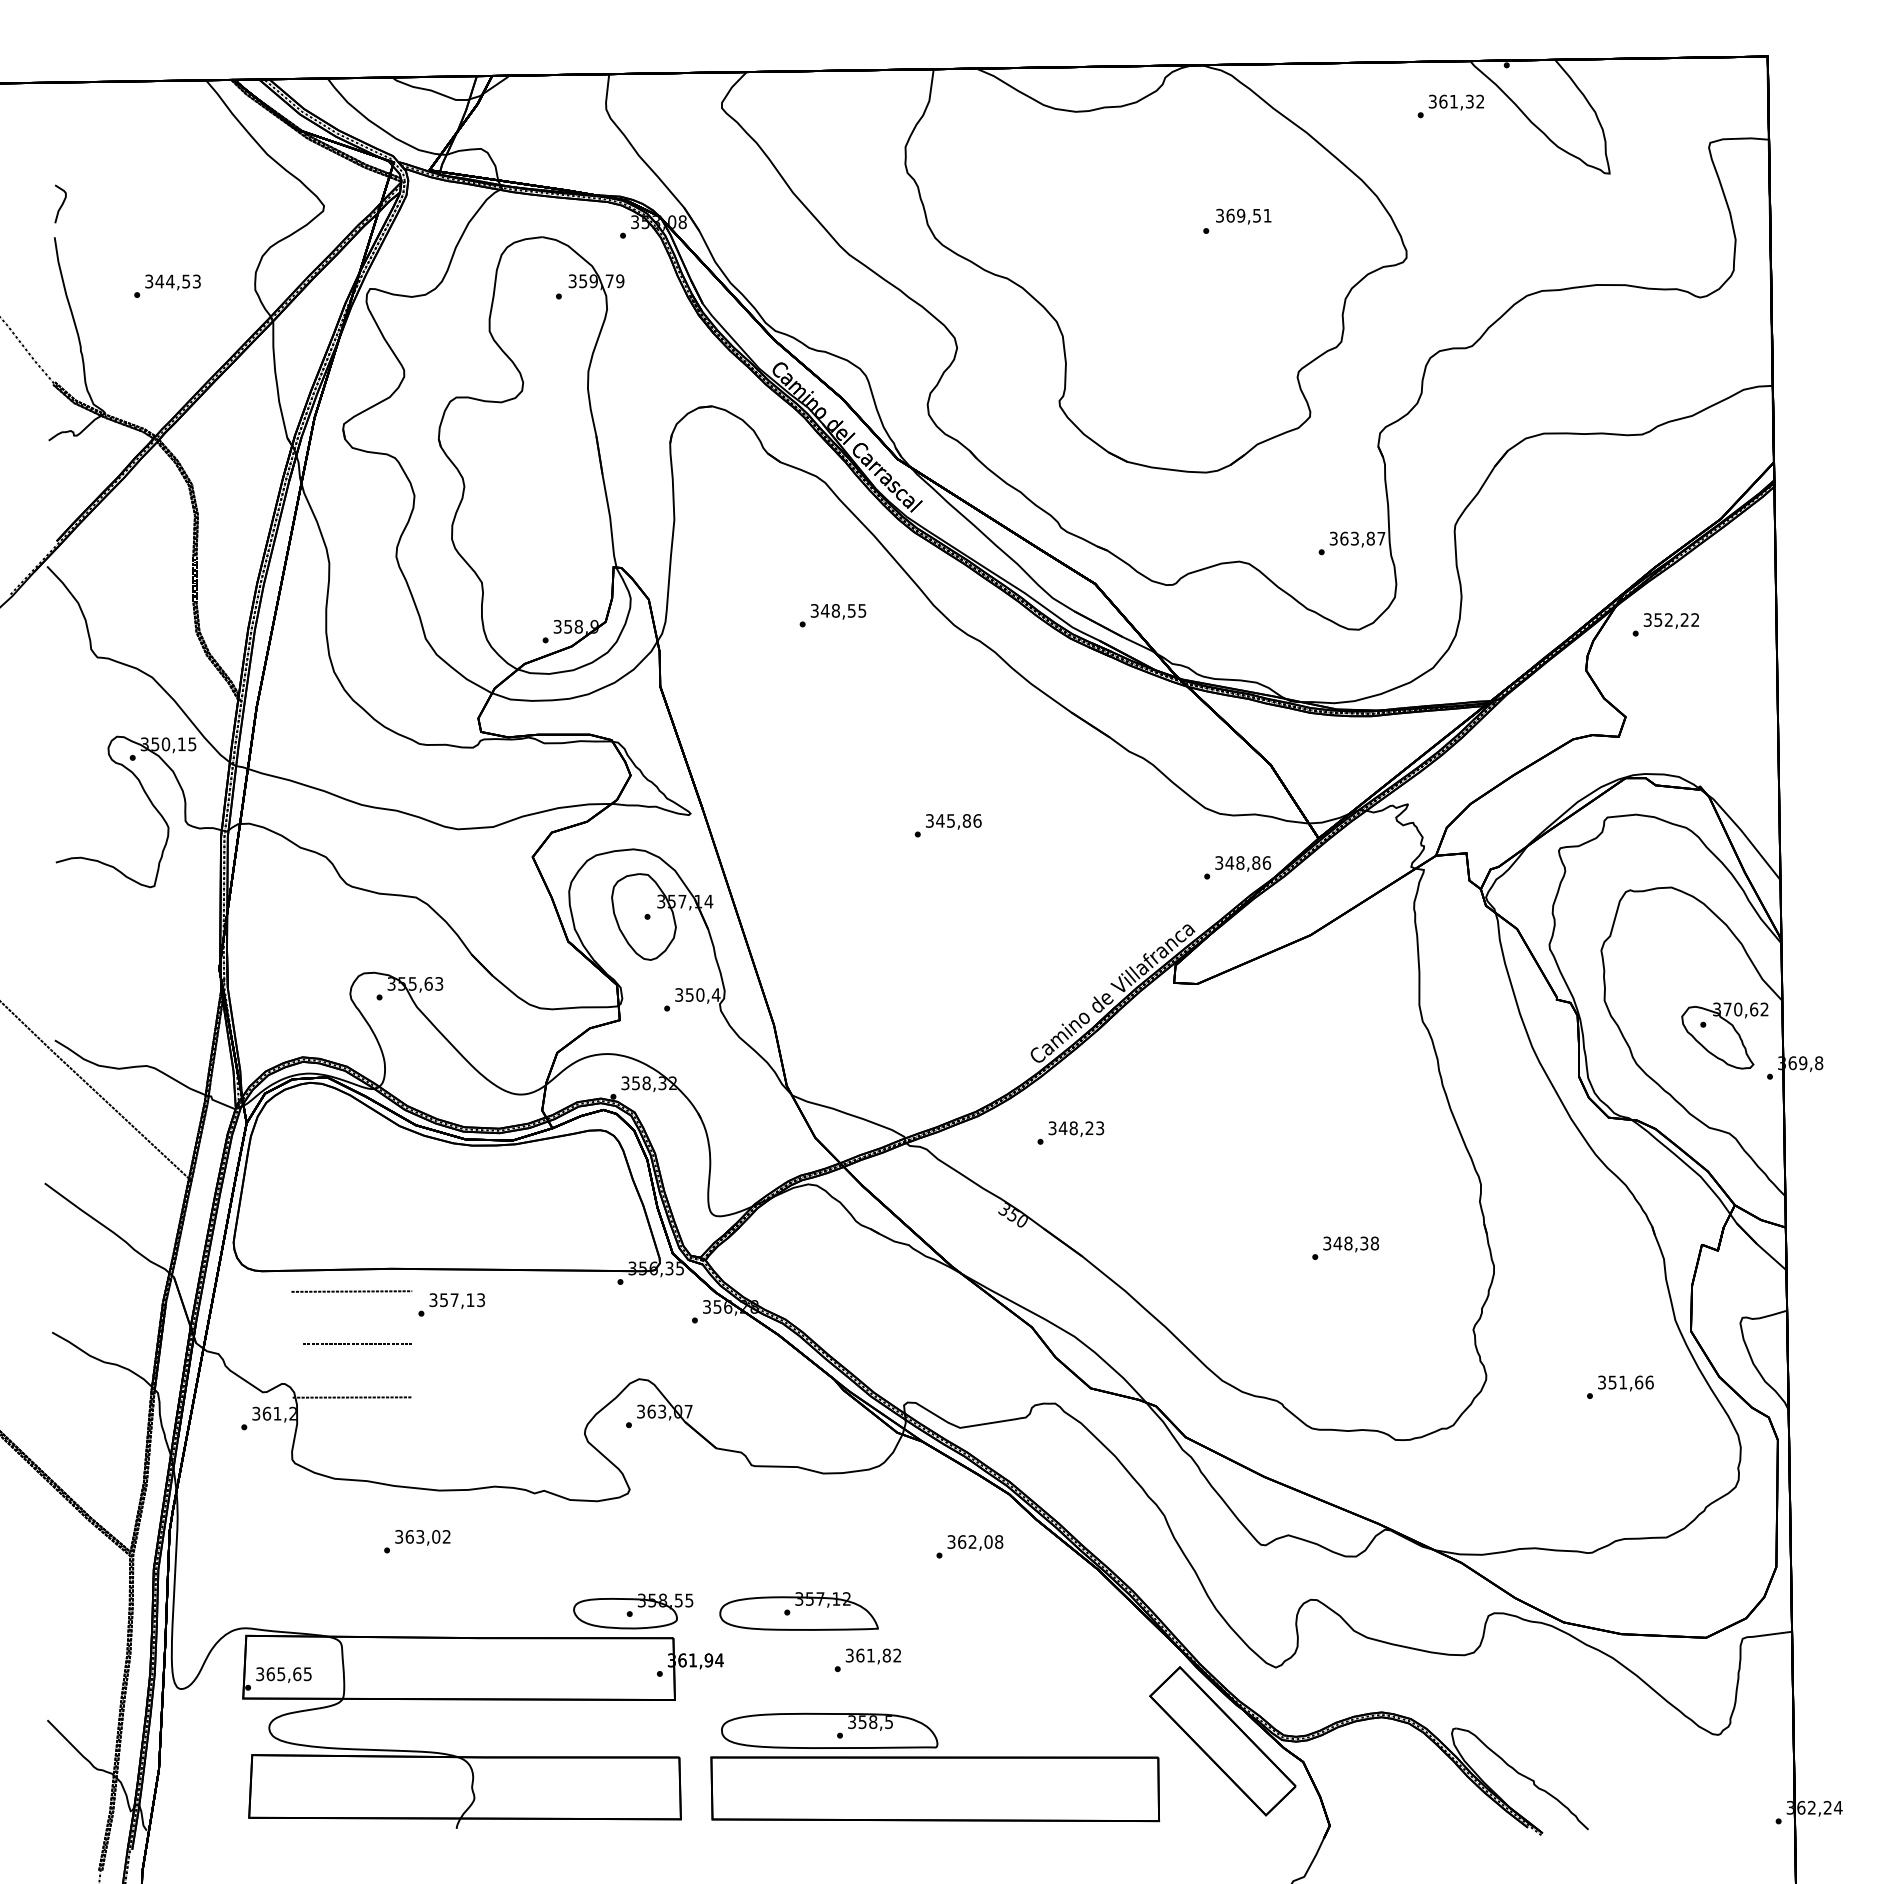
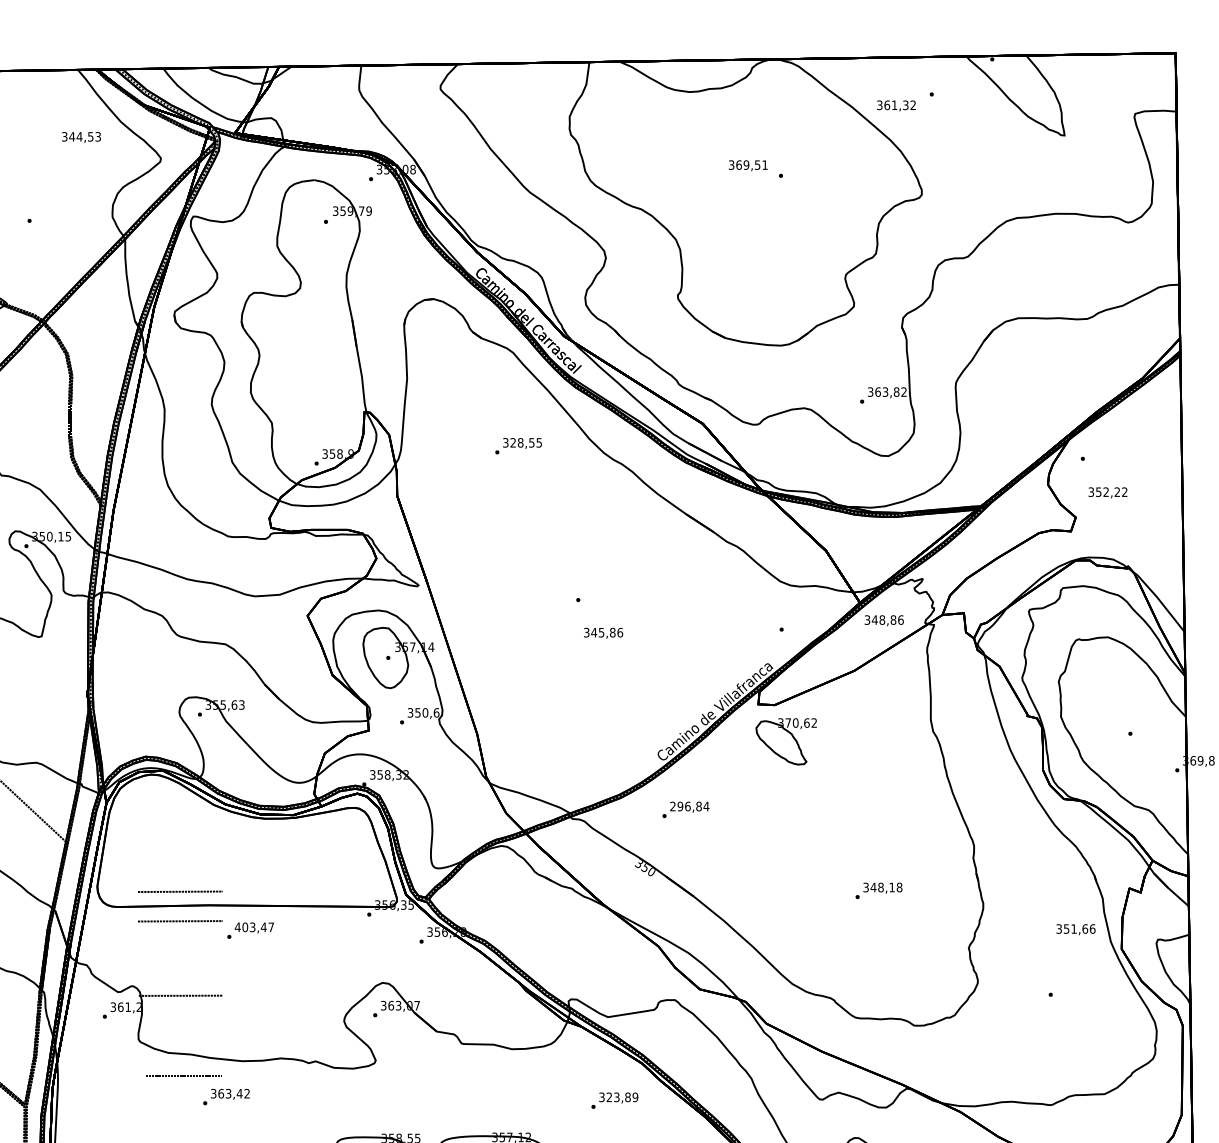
text: (1455, 102) -> (895, 105), moved
text: (1243, 216) -> (748, 165), moved
text: (172, 282) -> (81, 137), moved
text: (1381, 538) -> (904, 391), 363,87 -> 363,82
text: (824, 610) -> (512, 442), 348,55 -> 328,55
text: (1670, 620) -> (1107, 492), moved
text: (953, 821) -> (603, 633), moved
text: (1243, 863) -> (884, 620), moved
text: (715, 994) -> (436, 712), 350,4 -> 350,6
part: (1724, 1035) -> (786, 741), moved
text: (1076, 1128) -> (689, 806), 348,23 -> 296,84
text: (1364, 1243) -> (892, 887), 348,38 -> 348,18
line: (351, 1249) -> (180, 891), added
text: (456, 1300) -> (254, 927), 357,13 -> 403,47
line: (357, 1343) -> (184, 1075), moved
text: (1625, 1383) -> (1075, 929), moved
text: (435, 1536) -> (239, 1093), 363,02 -> 363,42
text: (980, 1541) -> (622, 1096), 362,08 -> 323,89

